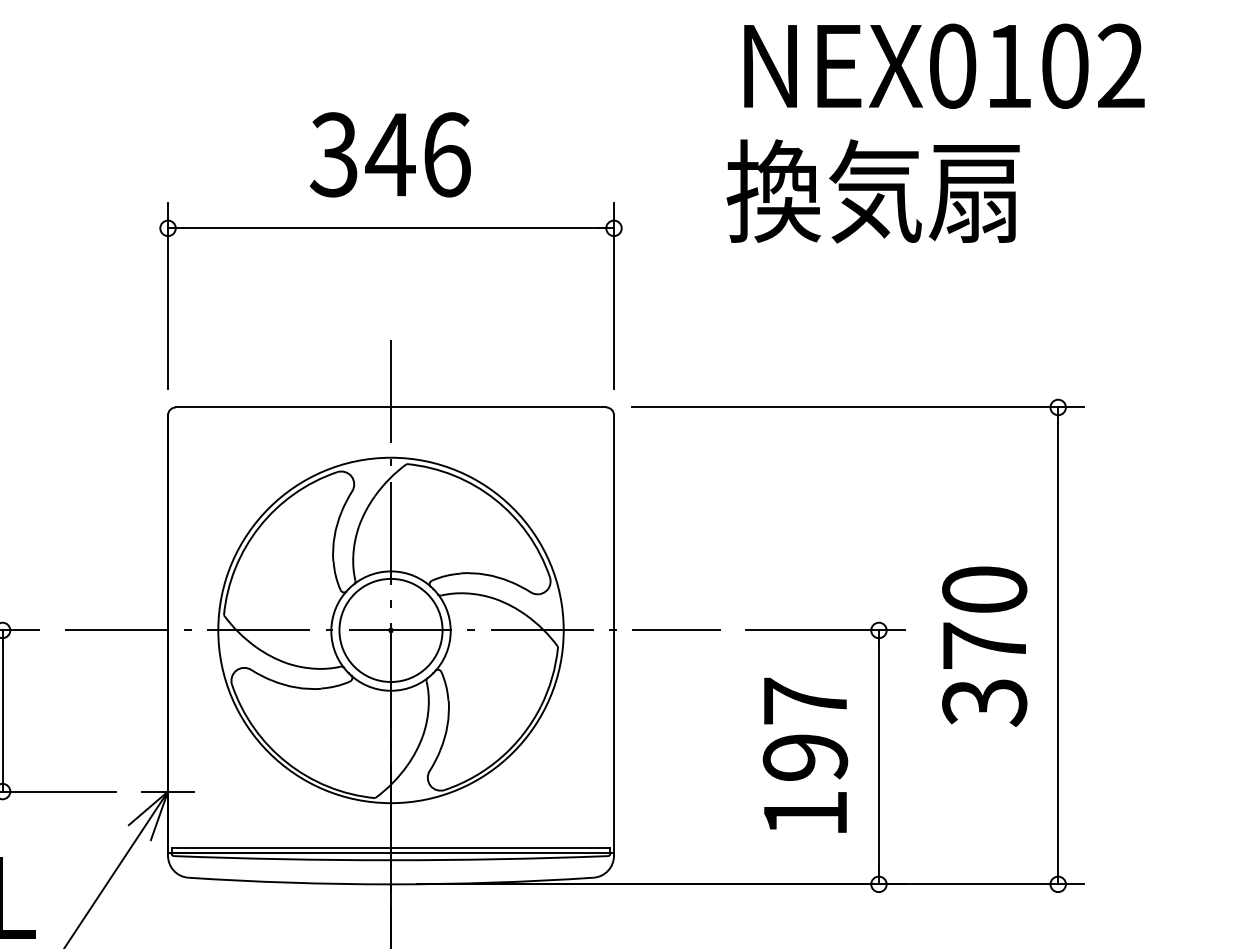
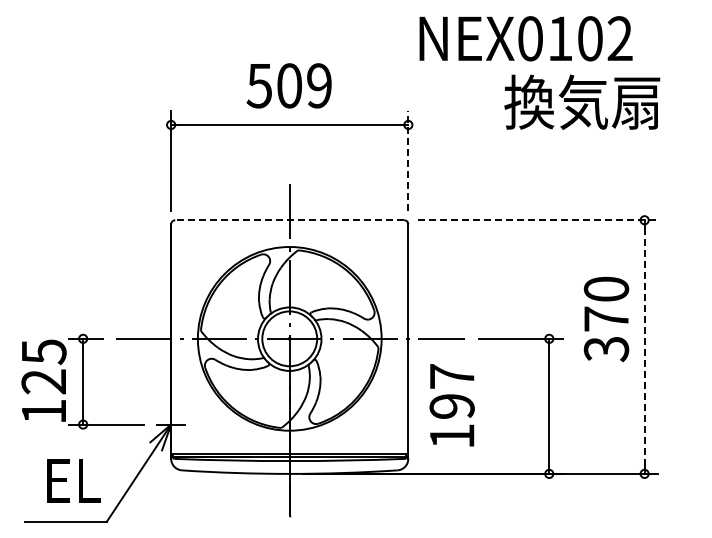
text: (943, 65) -> (525, 38), moved
text: (390, 154) -> (289, 85), 346 -> 509
text: (873, 189) -> (582, 101), moved
line: (614, 295) -> (408, 160), solid -> dashed
line: (390, 407) -> (289, 220), solid -> dashed
line: (858, 407) -> (538, 220), solid -> dashed
text: (984, 646) -> (606, 319), moved
line: (1057, 646) -> (644, 347), solid -> dashed
text: (804, 755) -> (451, 405), moved

